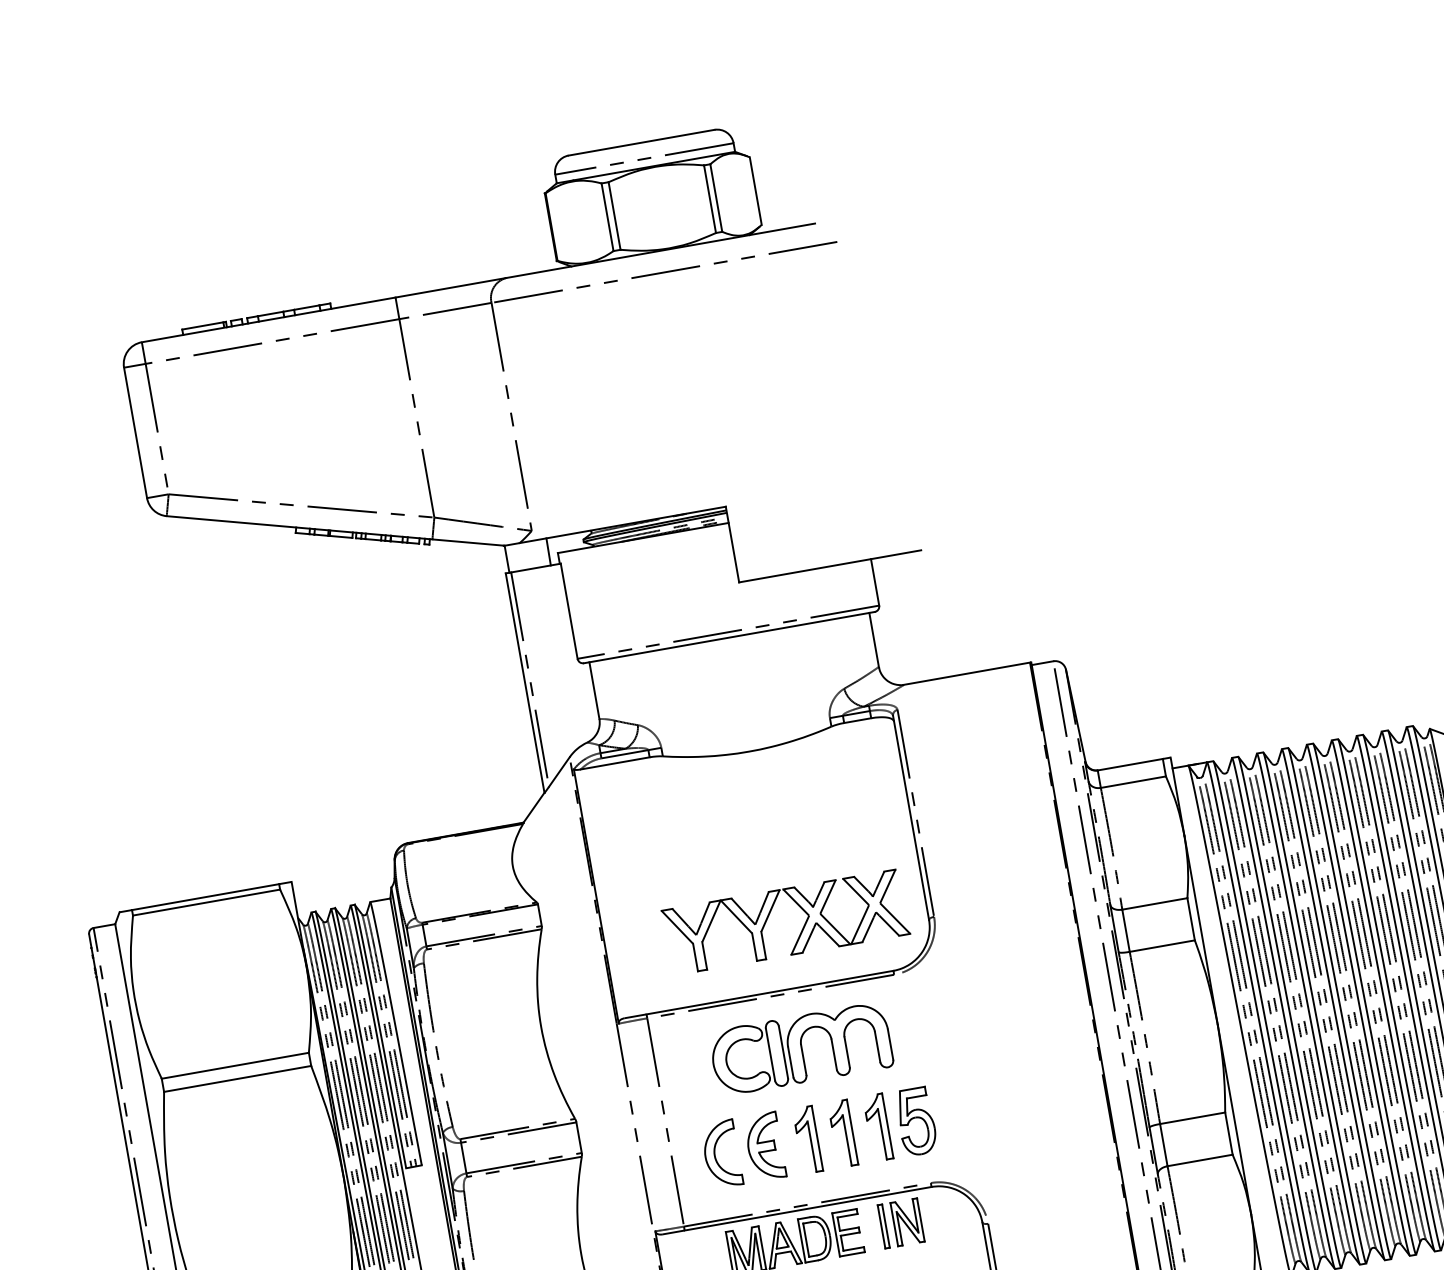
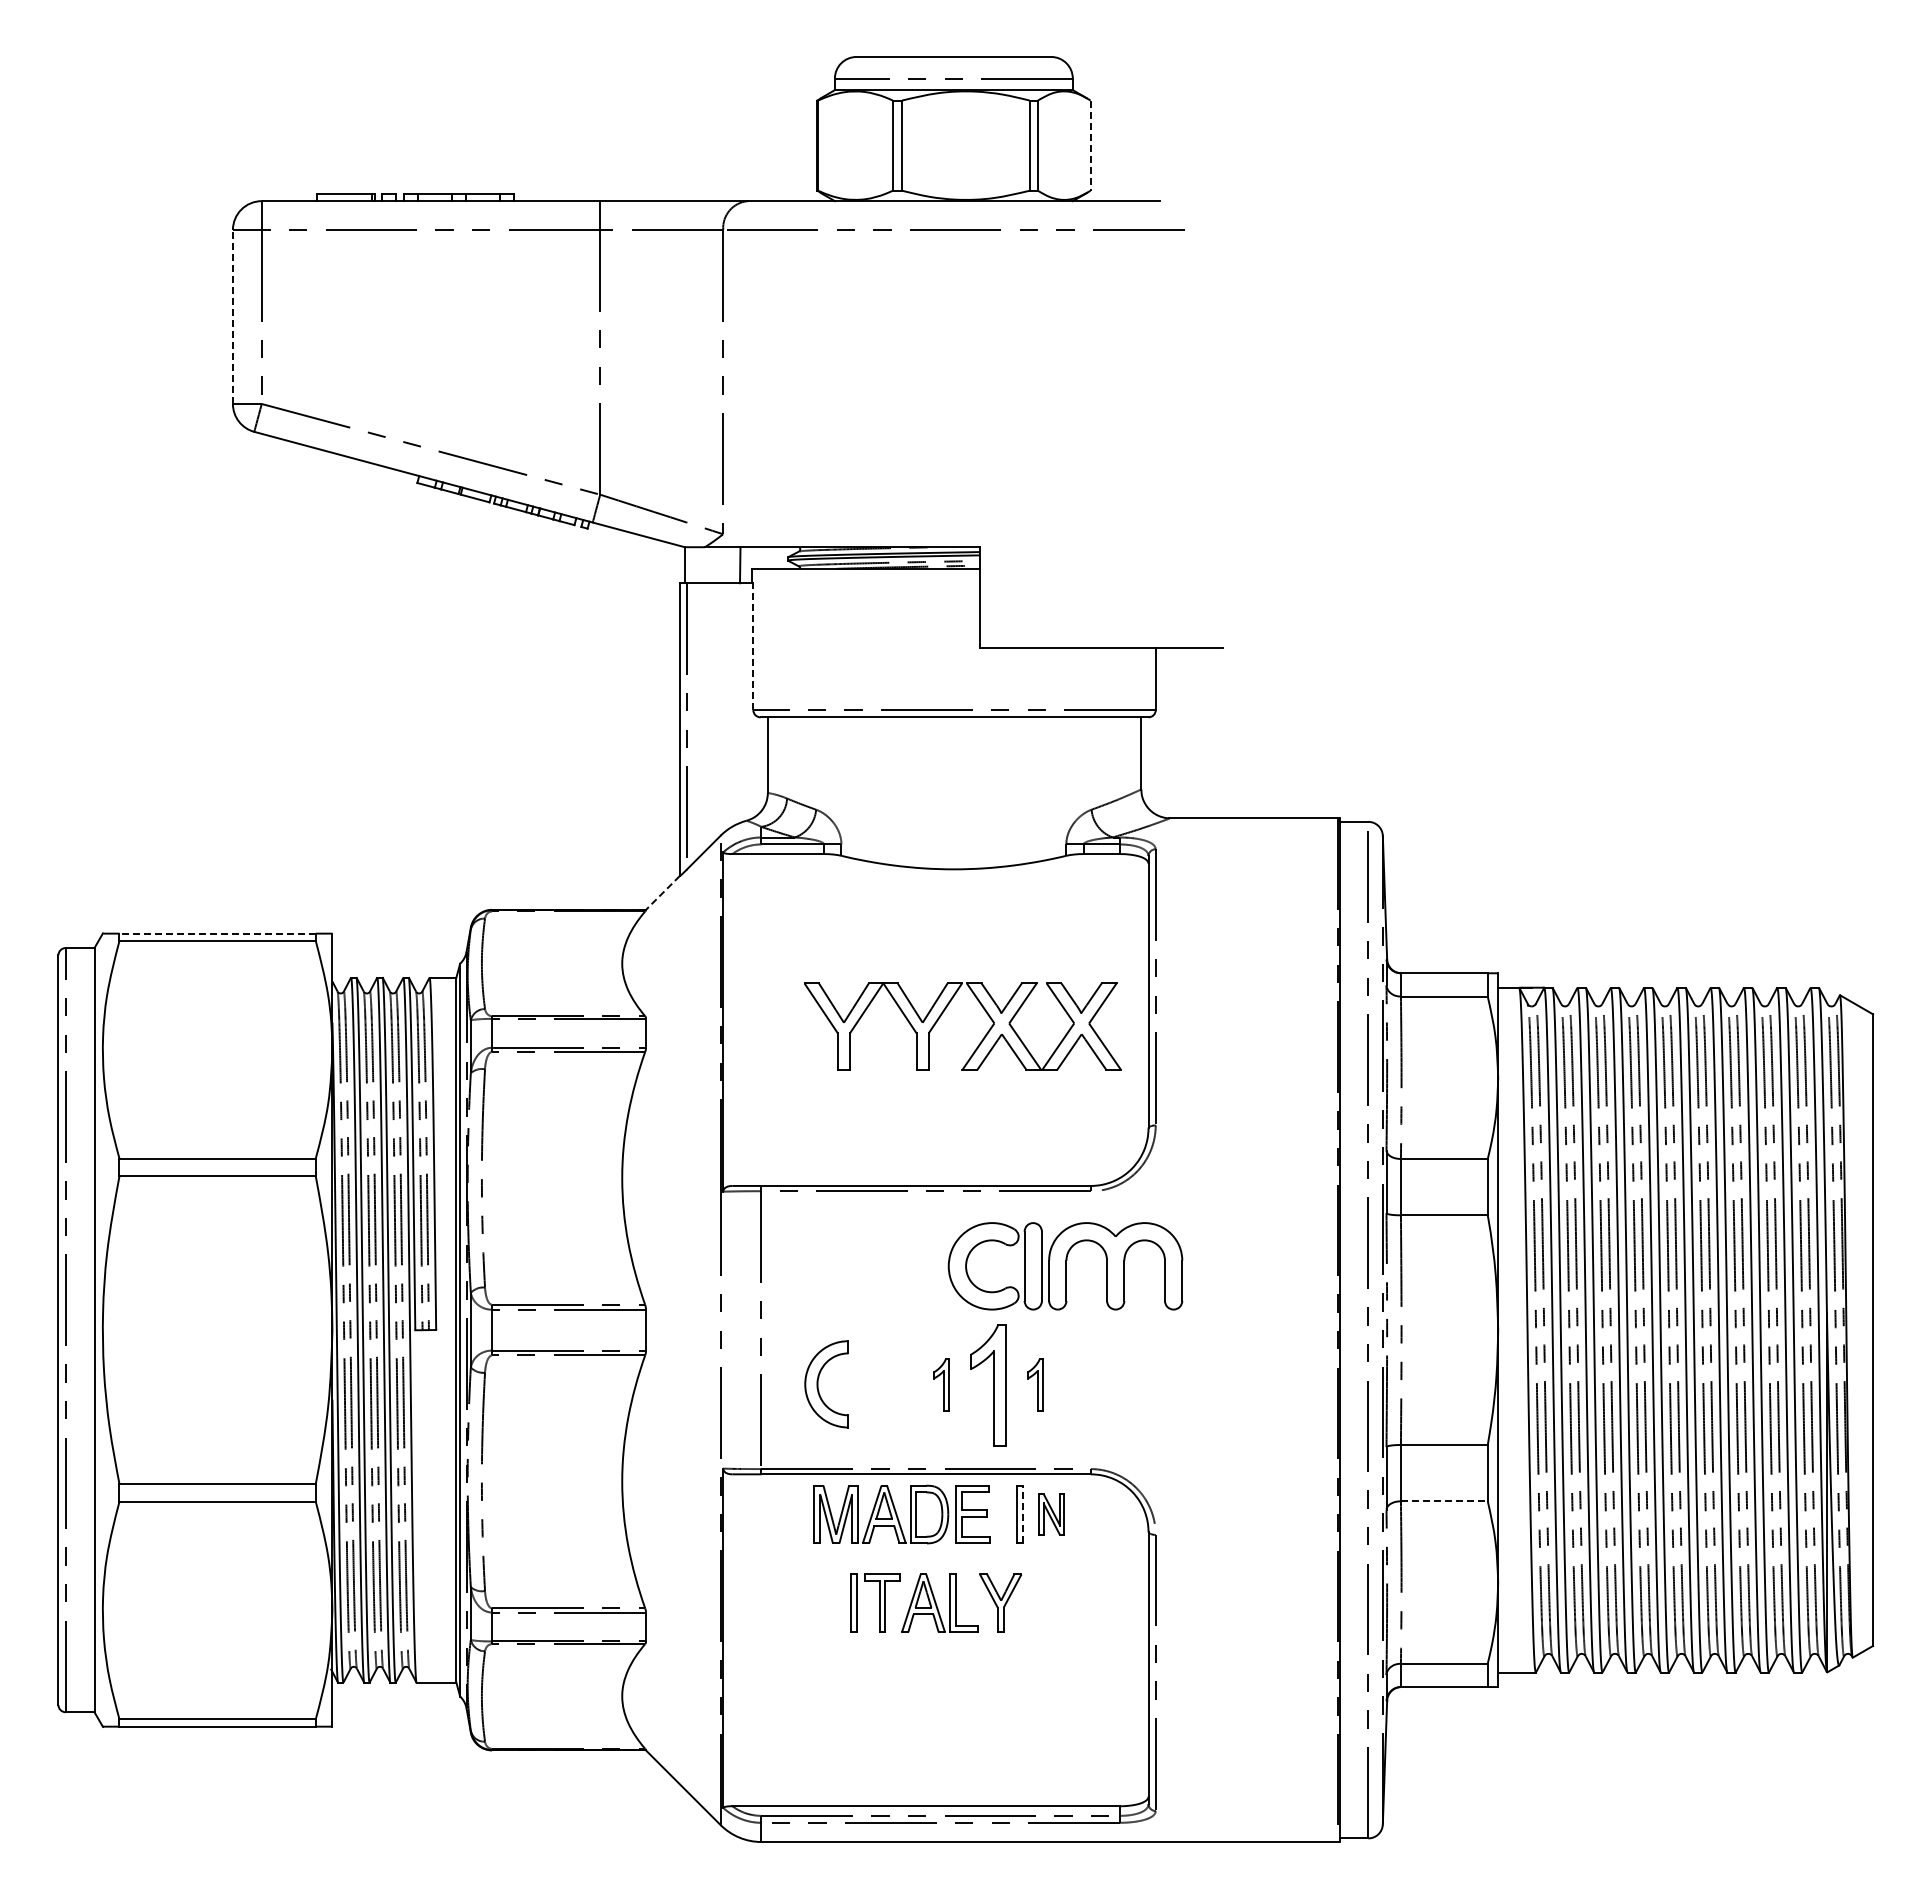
line: (755, 191) -> (1090, 146), solid -> dashed
line: (135, 432) -> (232, 316), solid -> dashed
line: (569, 611) -> (753, 646), solid -> dashed
line: (533, 807) -> (662, 892), solid -> dashed
line: (205, 897) -> (217, 933), solid -> dashed
part: (769, 915) -> (943, 1013), moved
part: (801, 1049) -> (1065, 1266), moved
part: (916, 1121) -> (1086, 1386), removed
part: (878, 1127) -> (1035, 1385), size x0.6
part: (843, 1133) -> (988, 1385), size x1.4
part: (807, 1140) -> (941, 1385), size x0.6
part: (764, 1147) -> (883, 1384), removed
line: (1200, 1160) -> (1444, 1501), solid -> dashed
part: (907, 1222) -> (1051, 1514), size x0.7
line: (885, 1226) -> (1022, 1514), solid -> dashed

